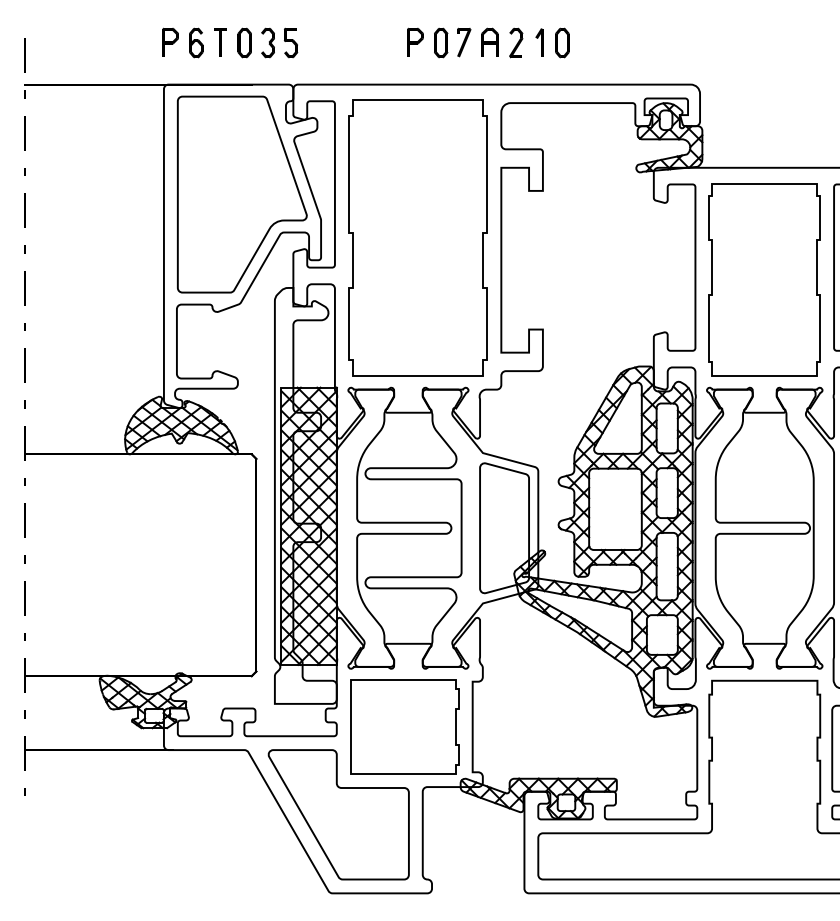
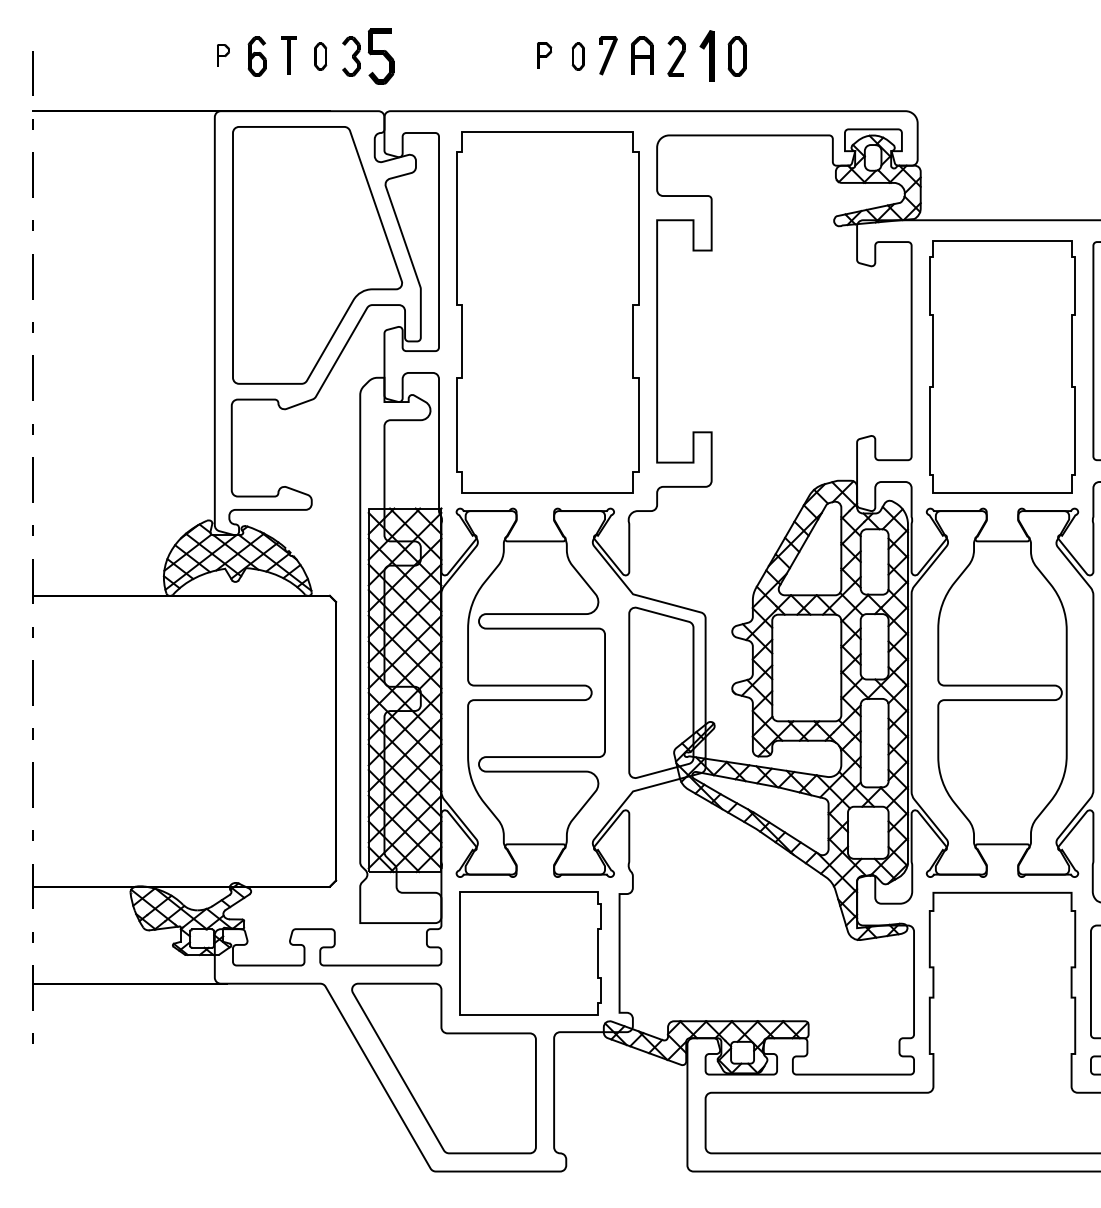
part: (170, 41) -> (223, 54), size x0.6
part: (415, 41) -> (544, 54), size x0.7
part: (244, 42) -> (320, 55), size x0.7
part: (291, 42) -> (382, 55), size x1.4
part: (441, 42) -> (578, 55), size x0.7
part: (539, 42) -> (707, 55), size x1.4

